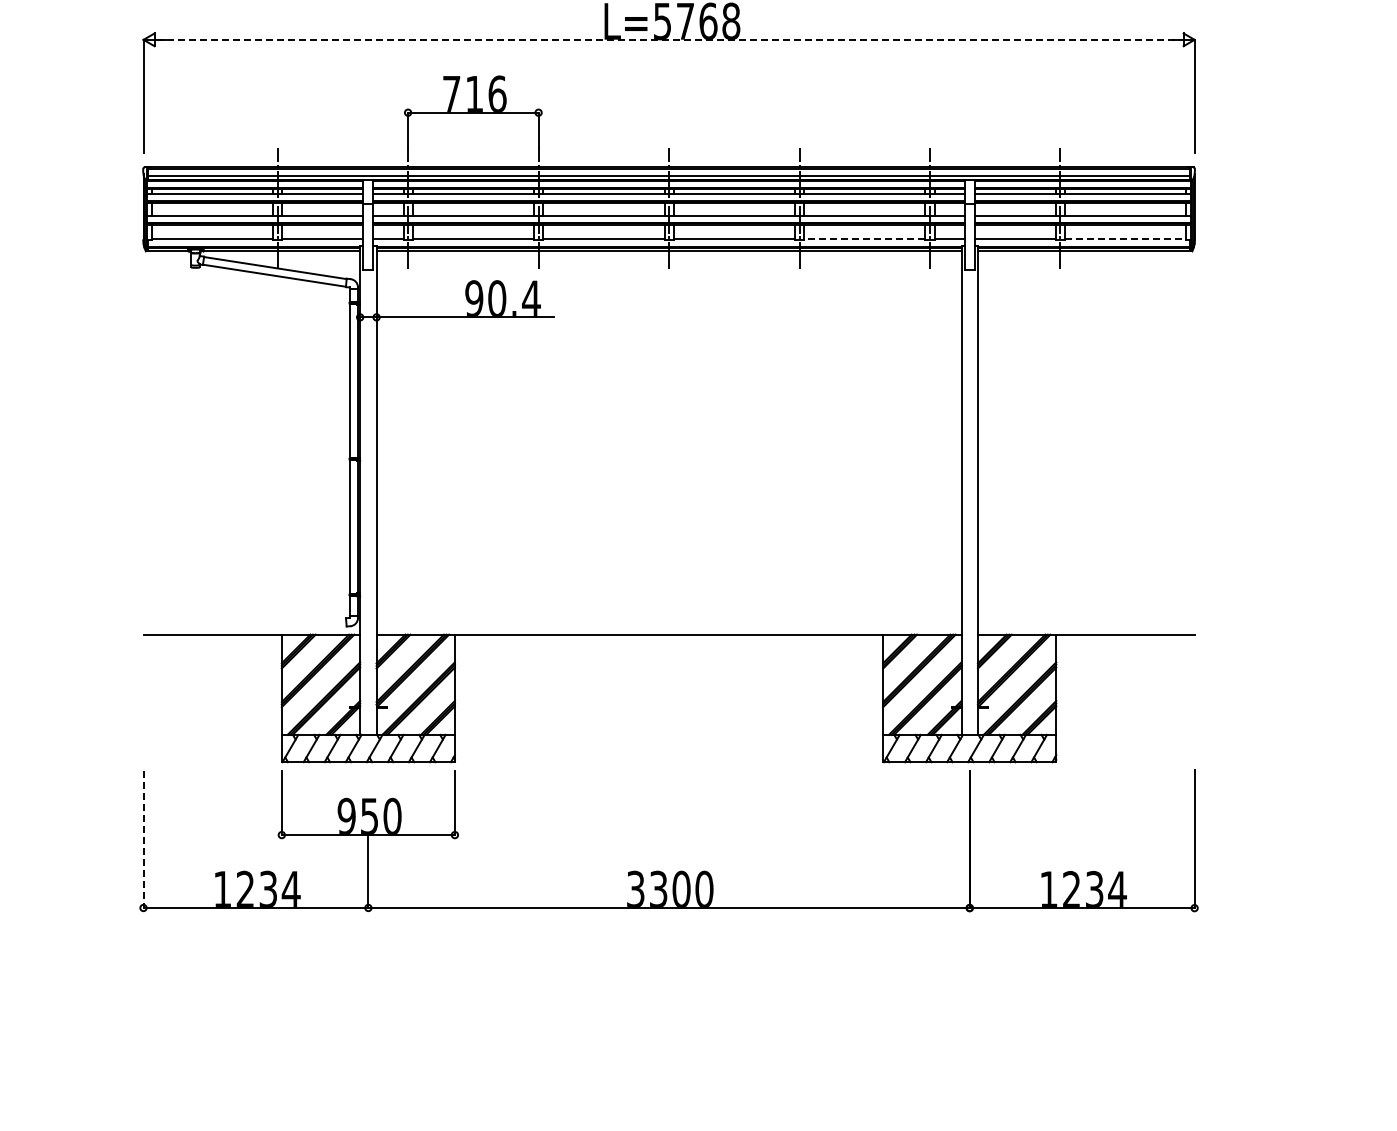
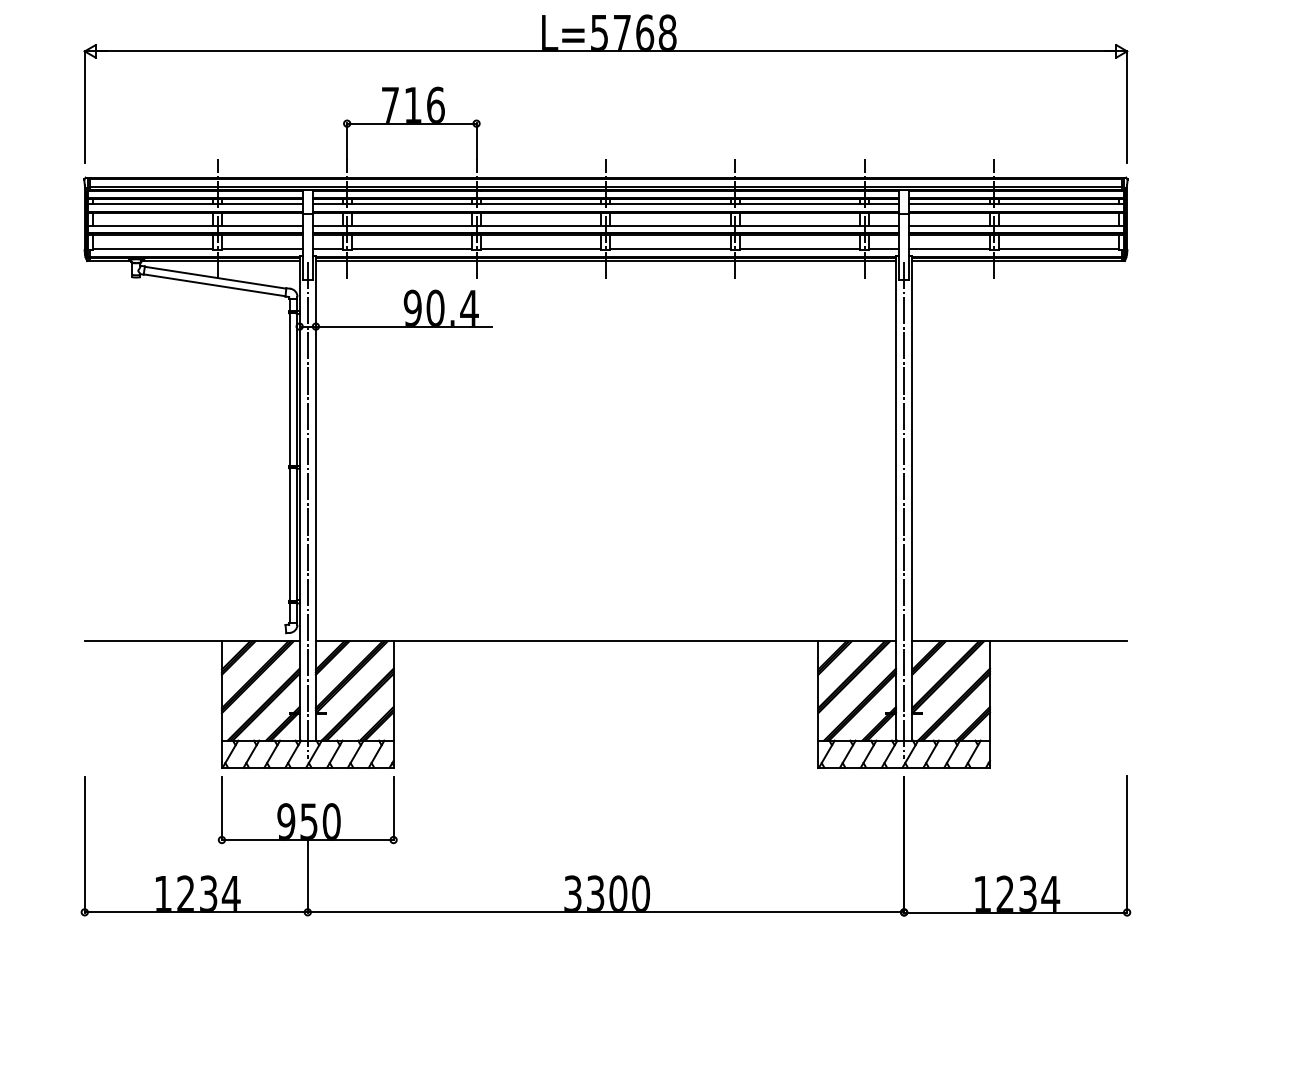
line: (669, 39) -> (606, 51), dashed -> solid
line: (864, 239) -> (799, 249), dashed -> solid
line: (1125, 239) -> (1058, 249), dashed -> solid
line: (368, 502) -> (307, 510), added
line: (969, 502) -> (903, 510), added
line: (143, 840) -> (84, 845), dashed -> solid

